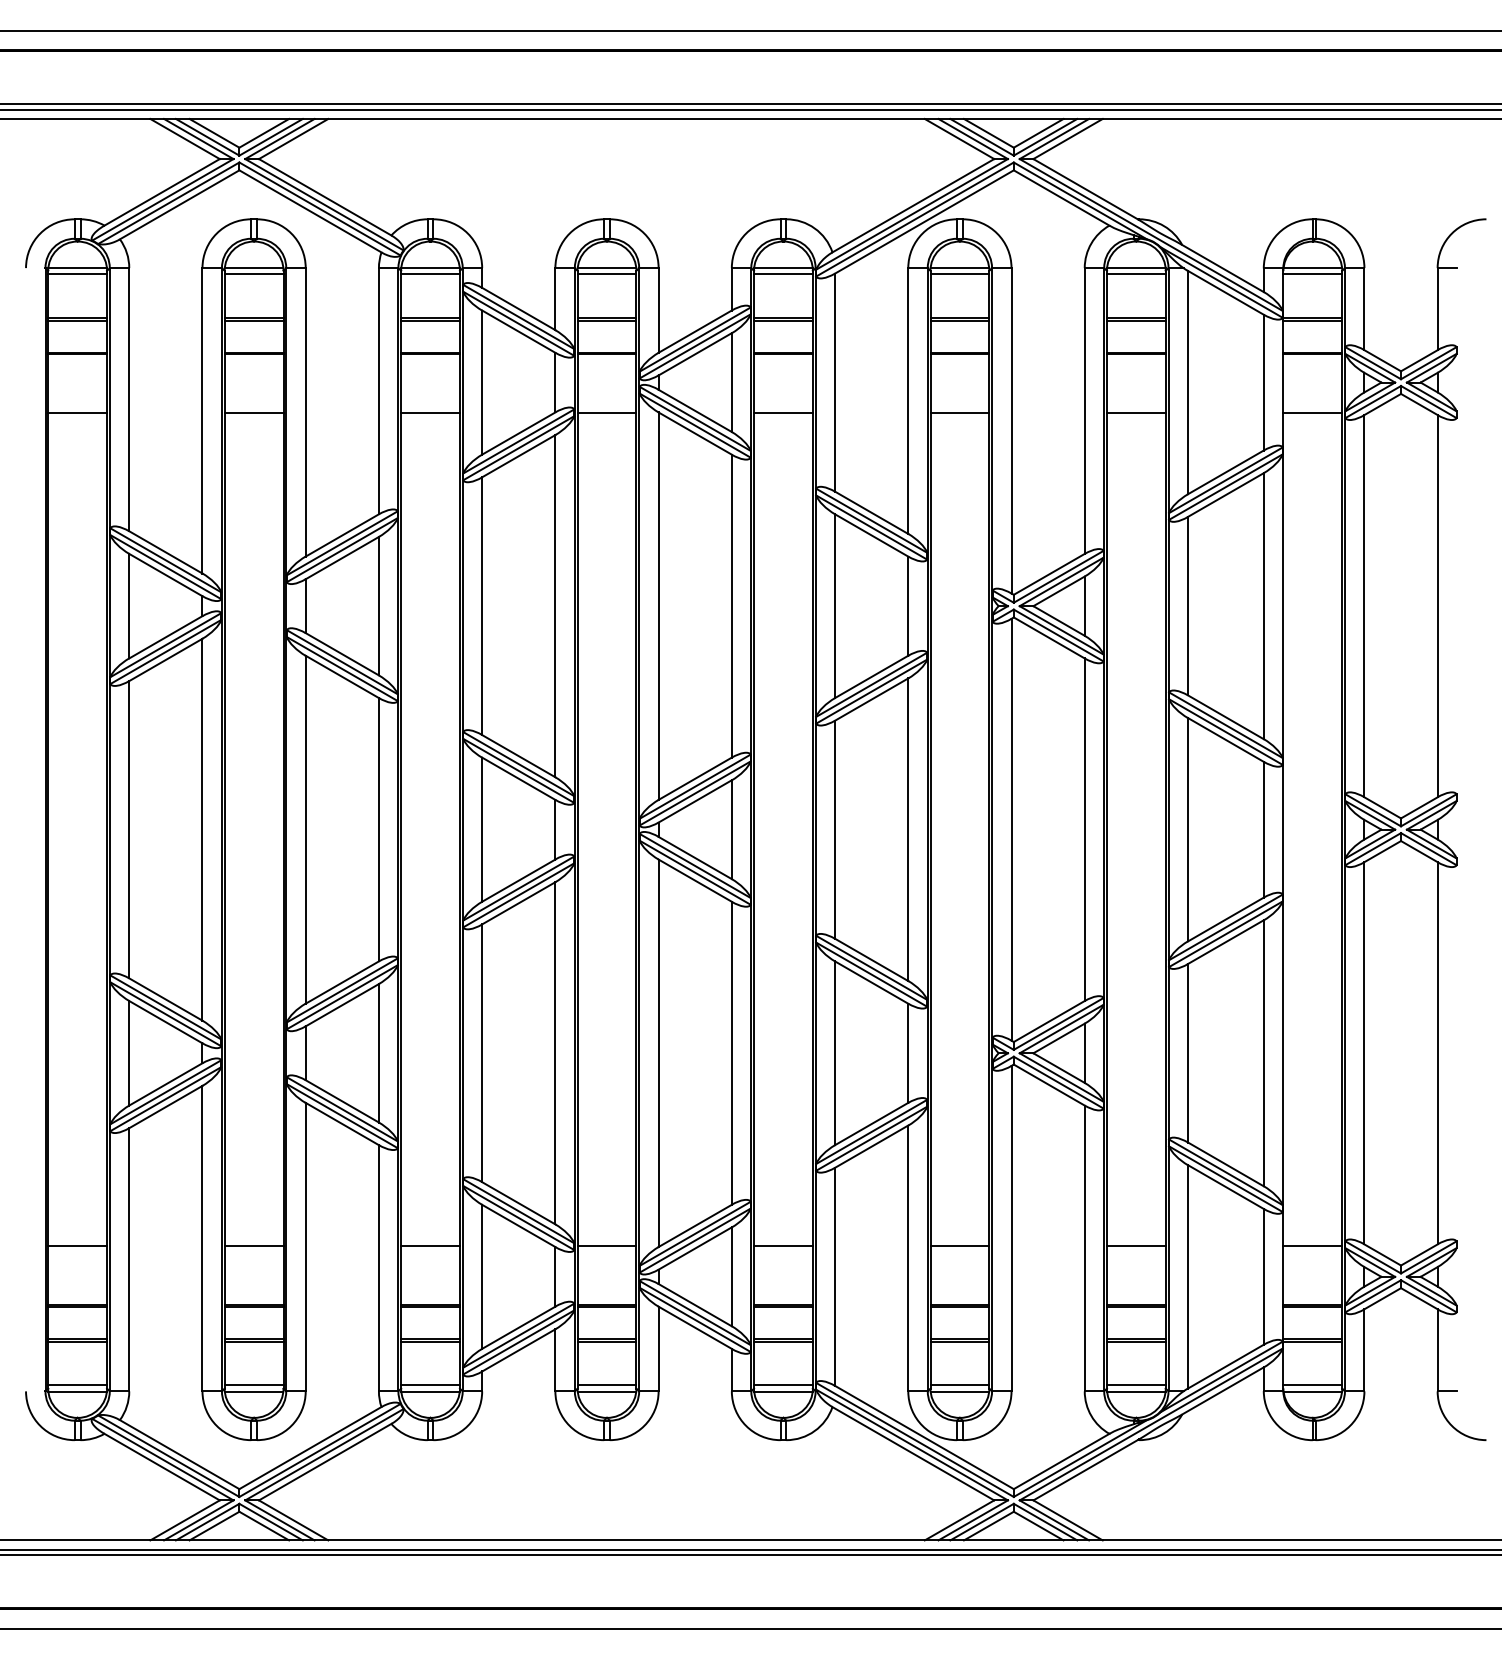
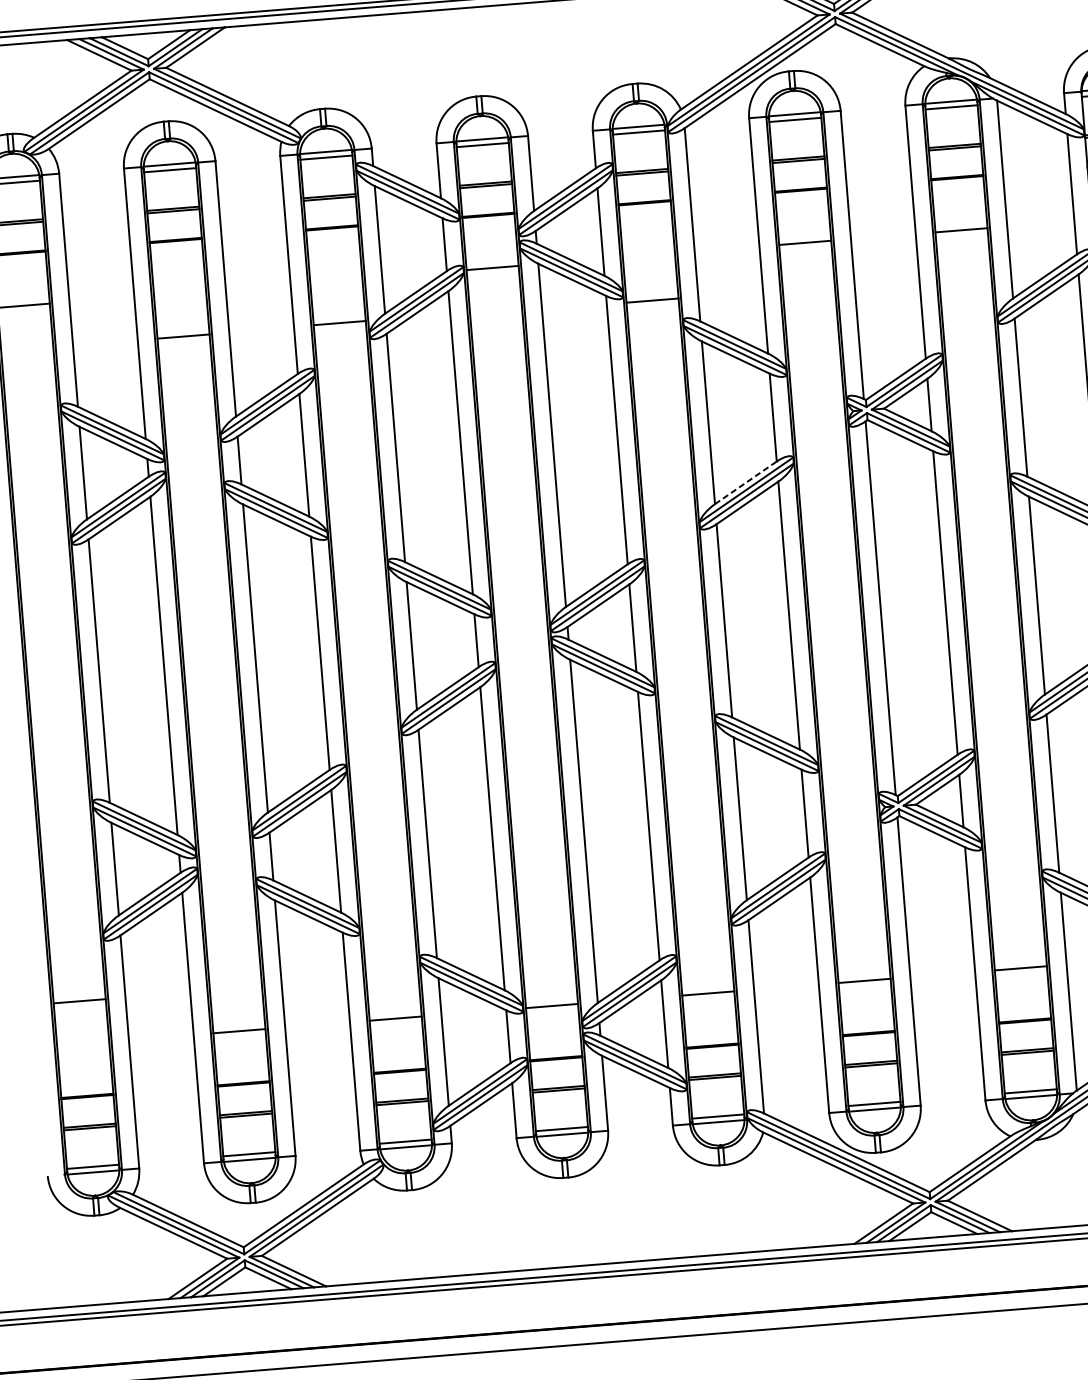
line: (253, 413) -> (183, 336), moved
line: (430, 413) -> (339, 323), moved
line: (783, 413) -> (652, 300), moved
line: (872, 676) -> (746, 482), solid -> dashed
line: (77, 1246) -> (79, 1001), moved

